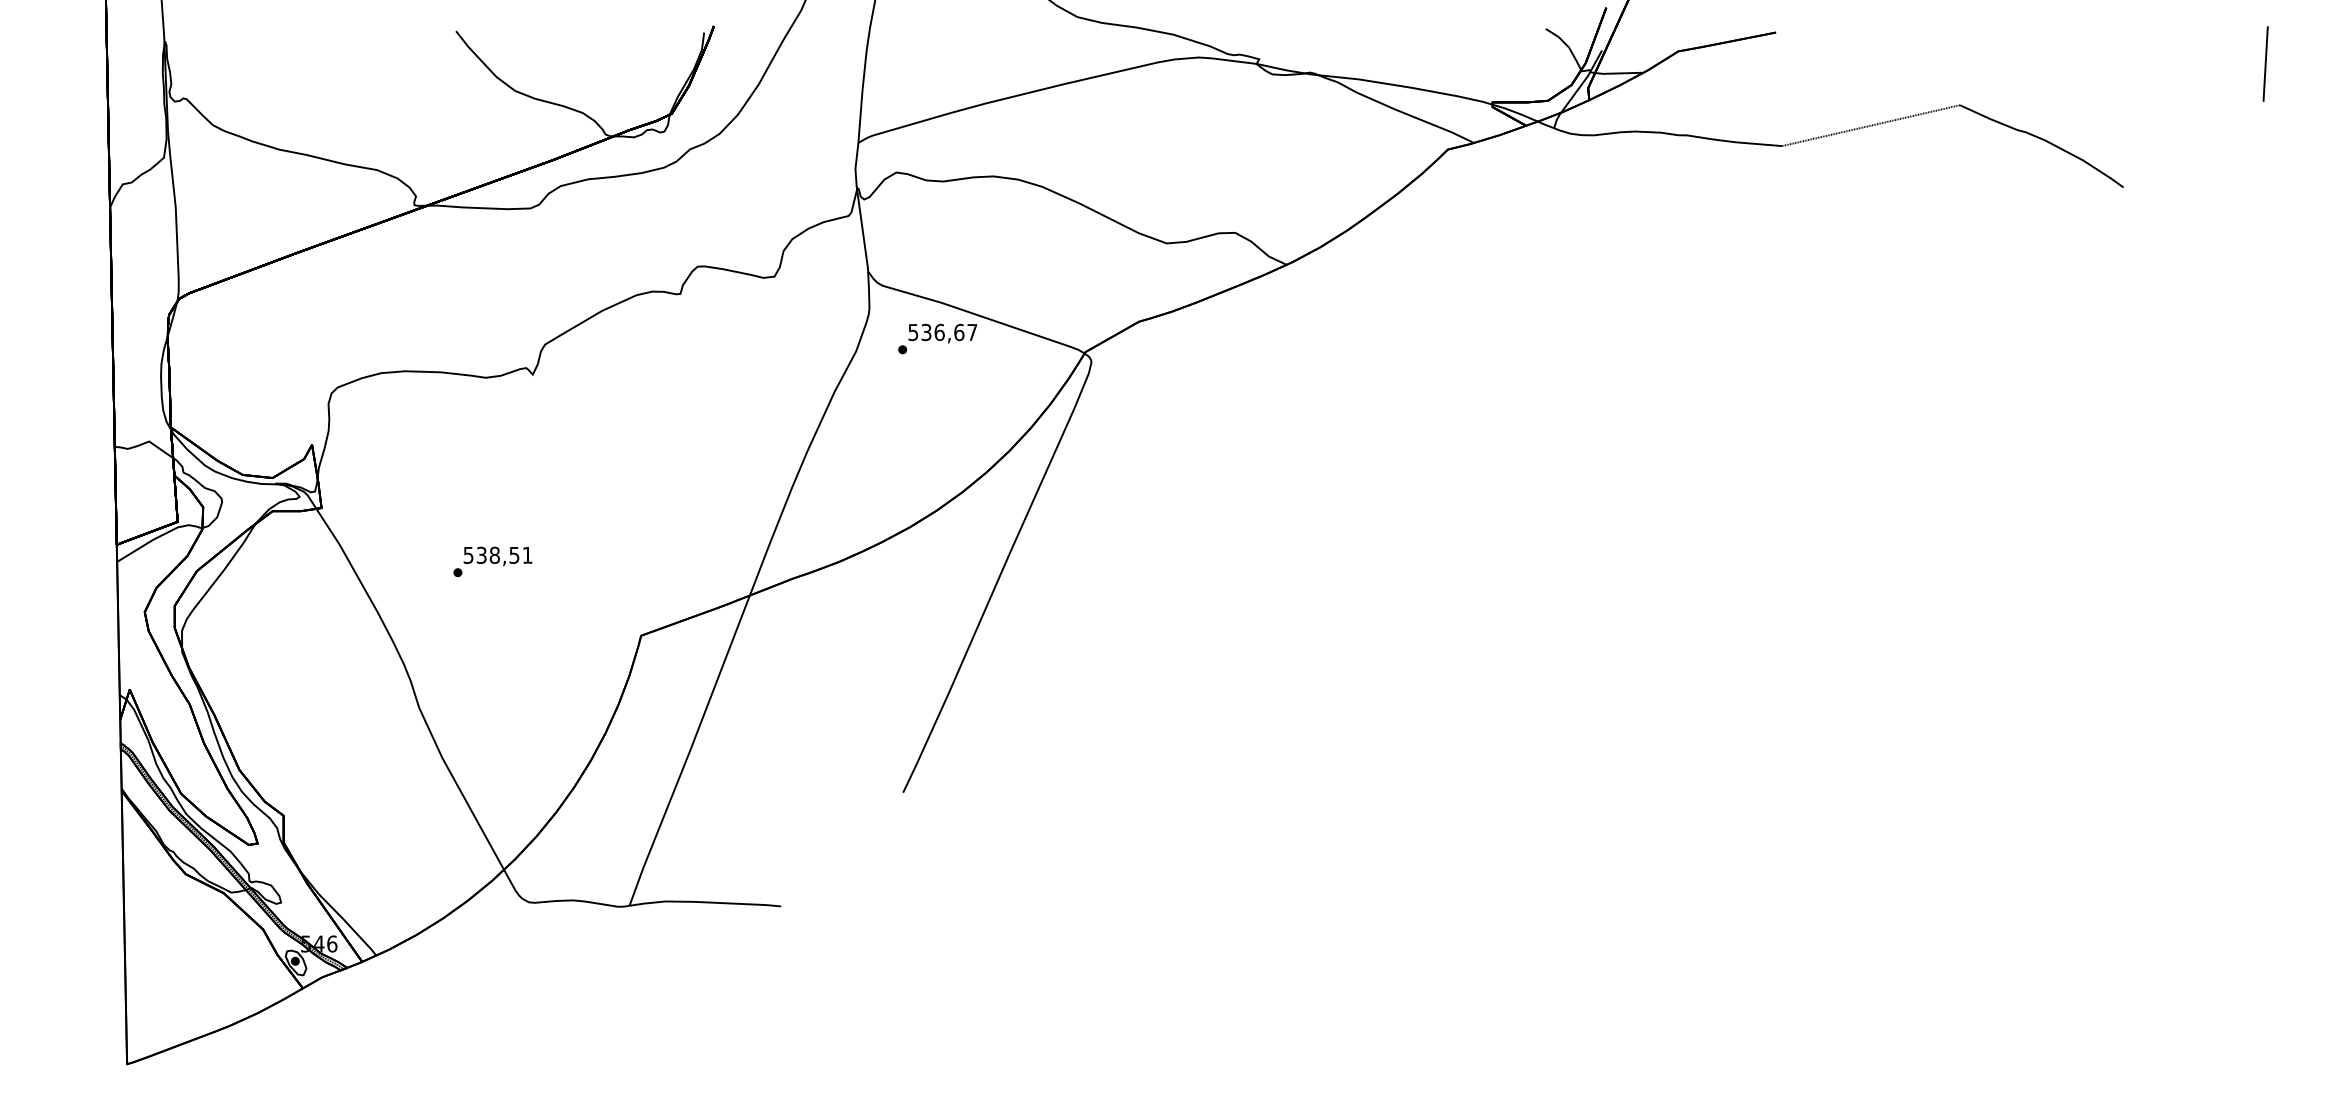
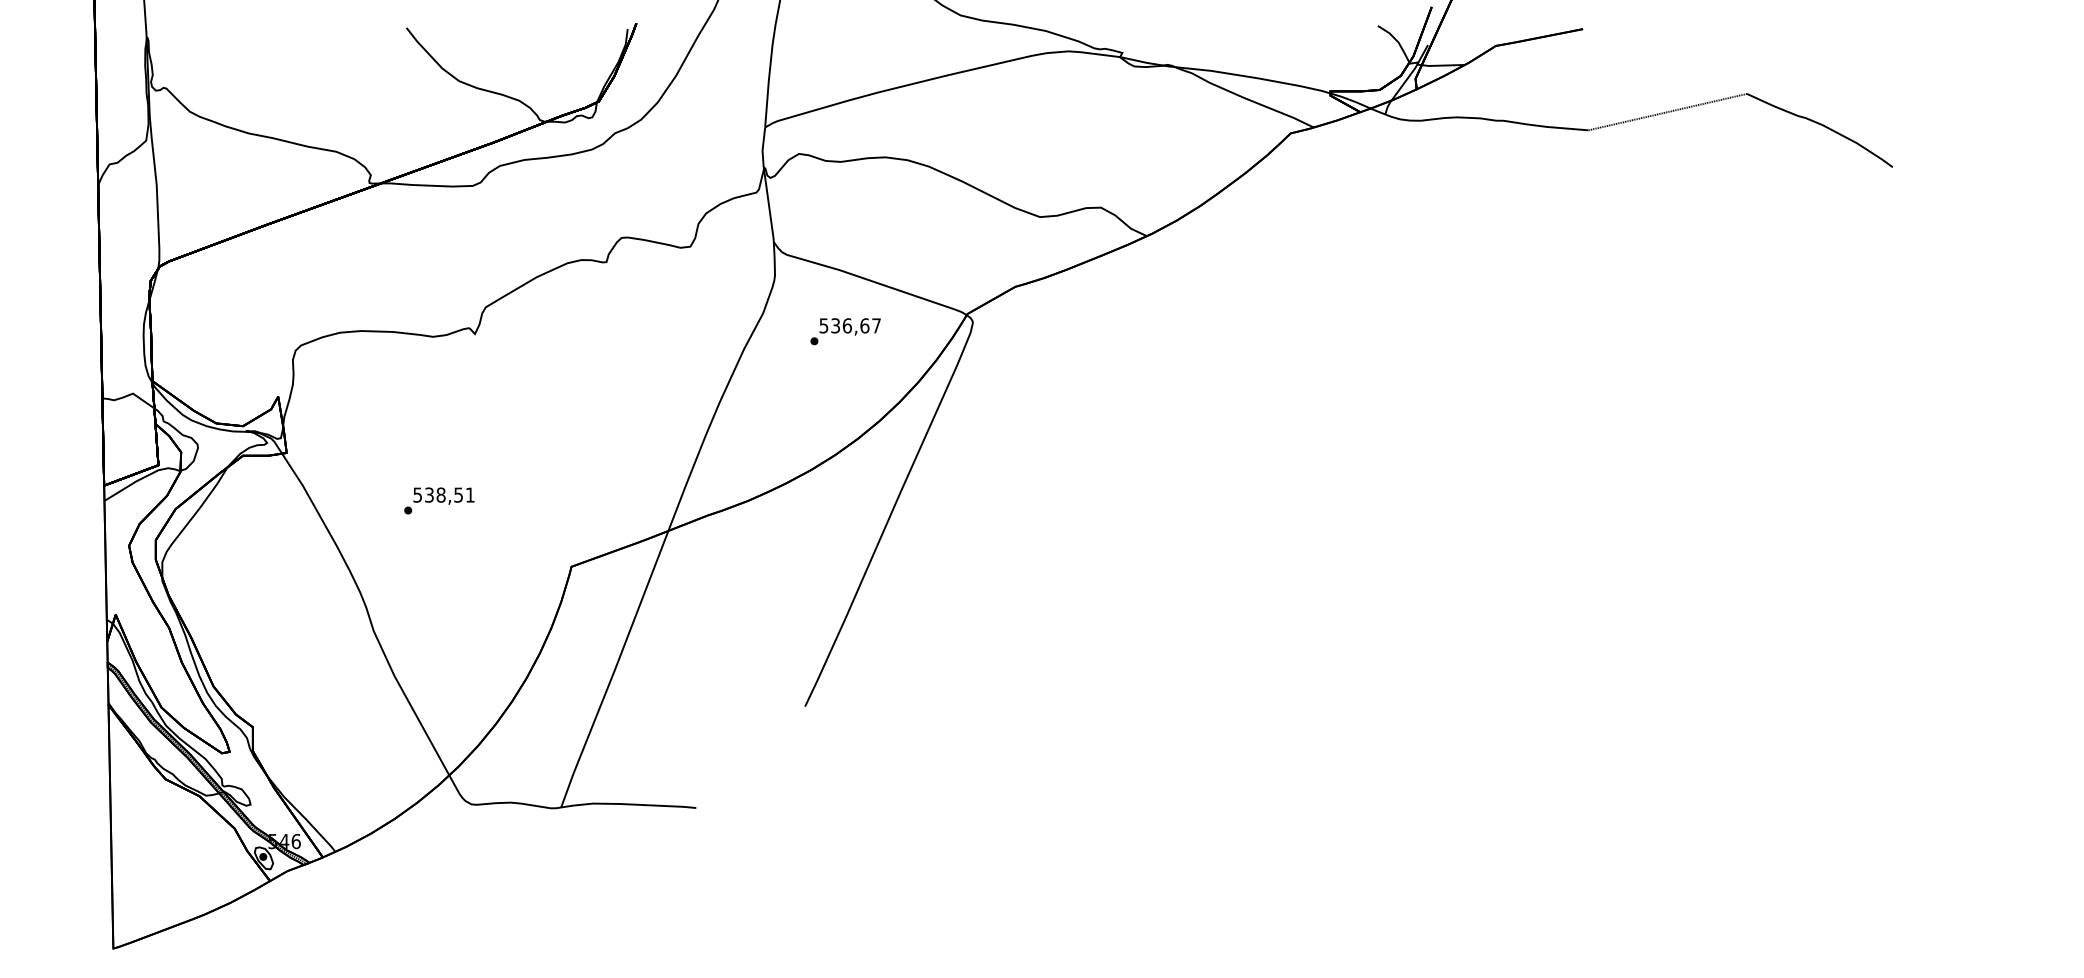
line: (2265, 63) -> (2019, 56), removed
text: (937, 338) -> (845, 331), moved

